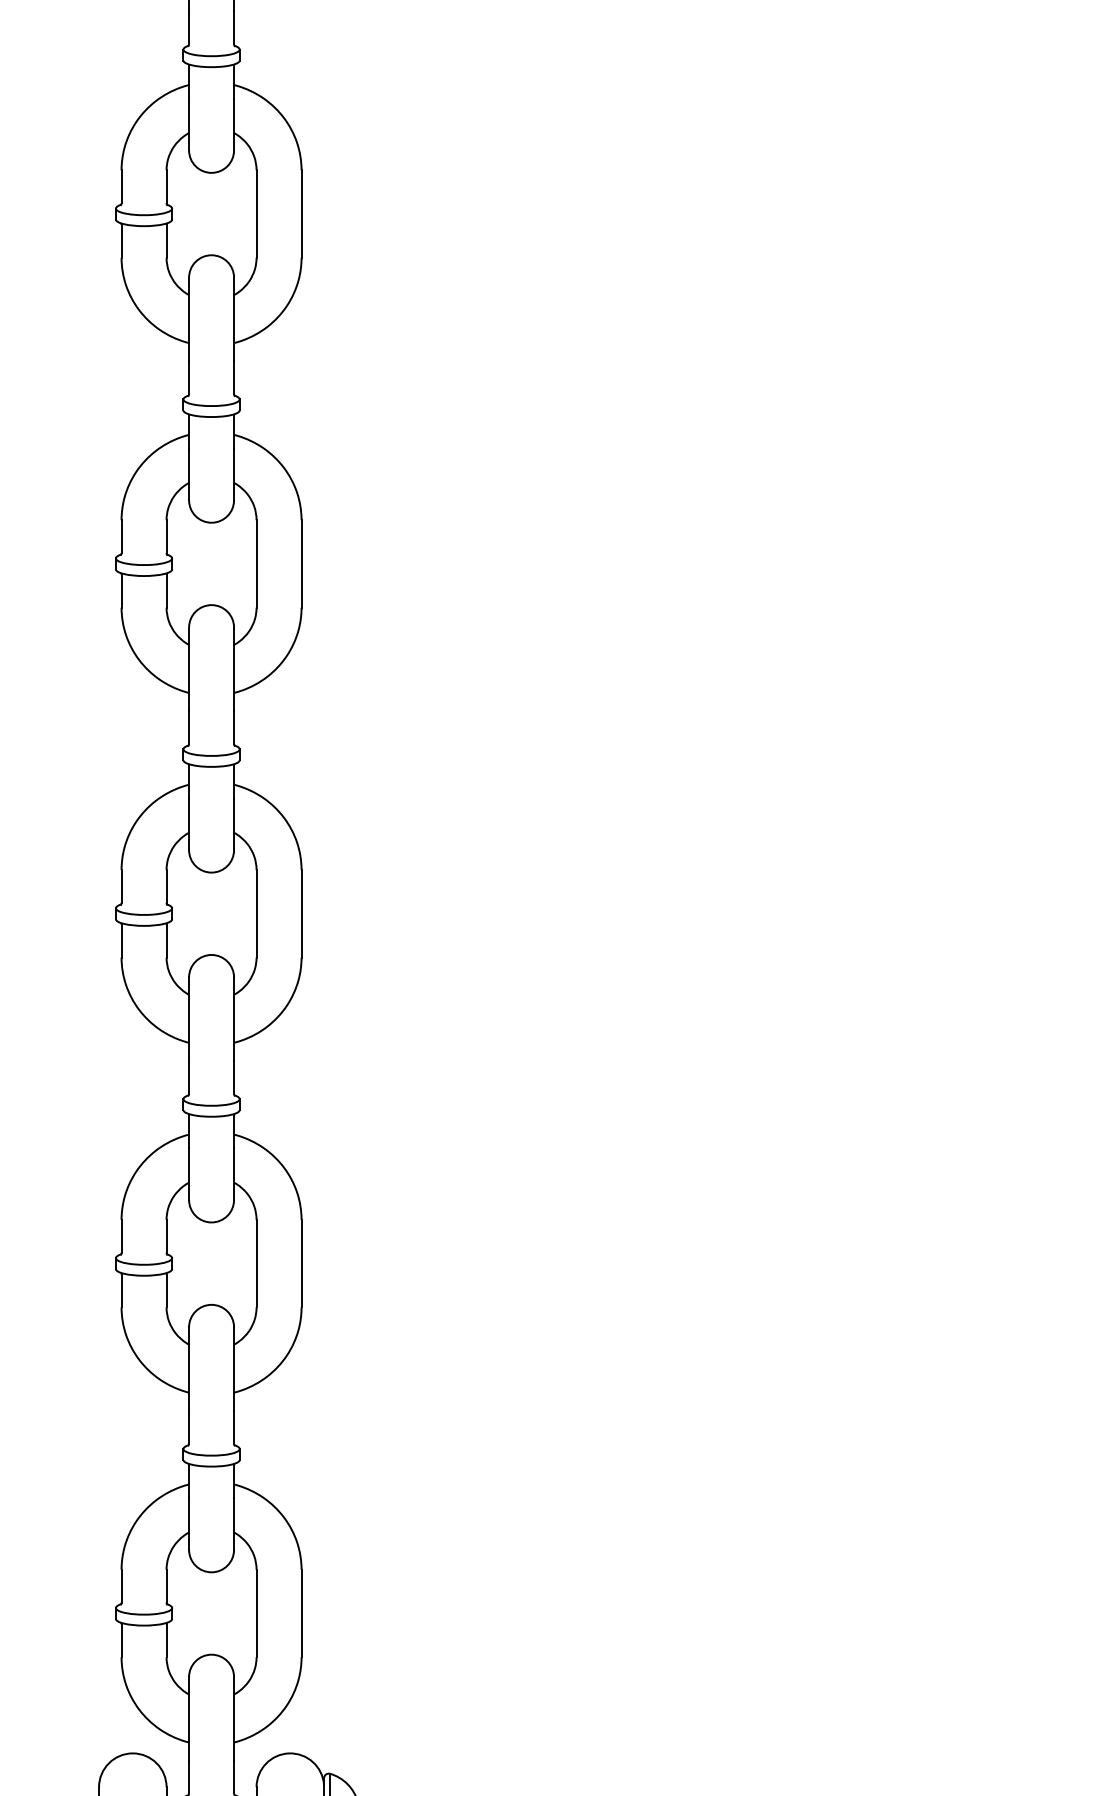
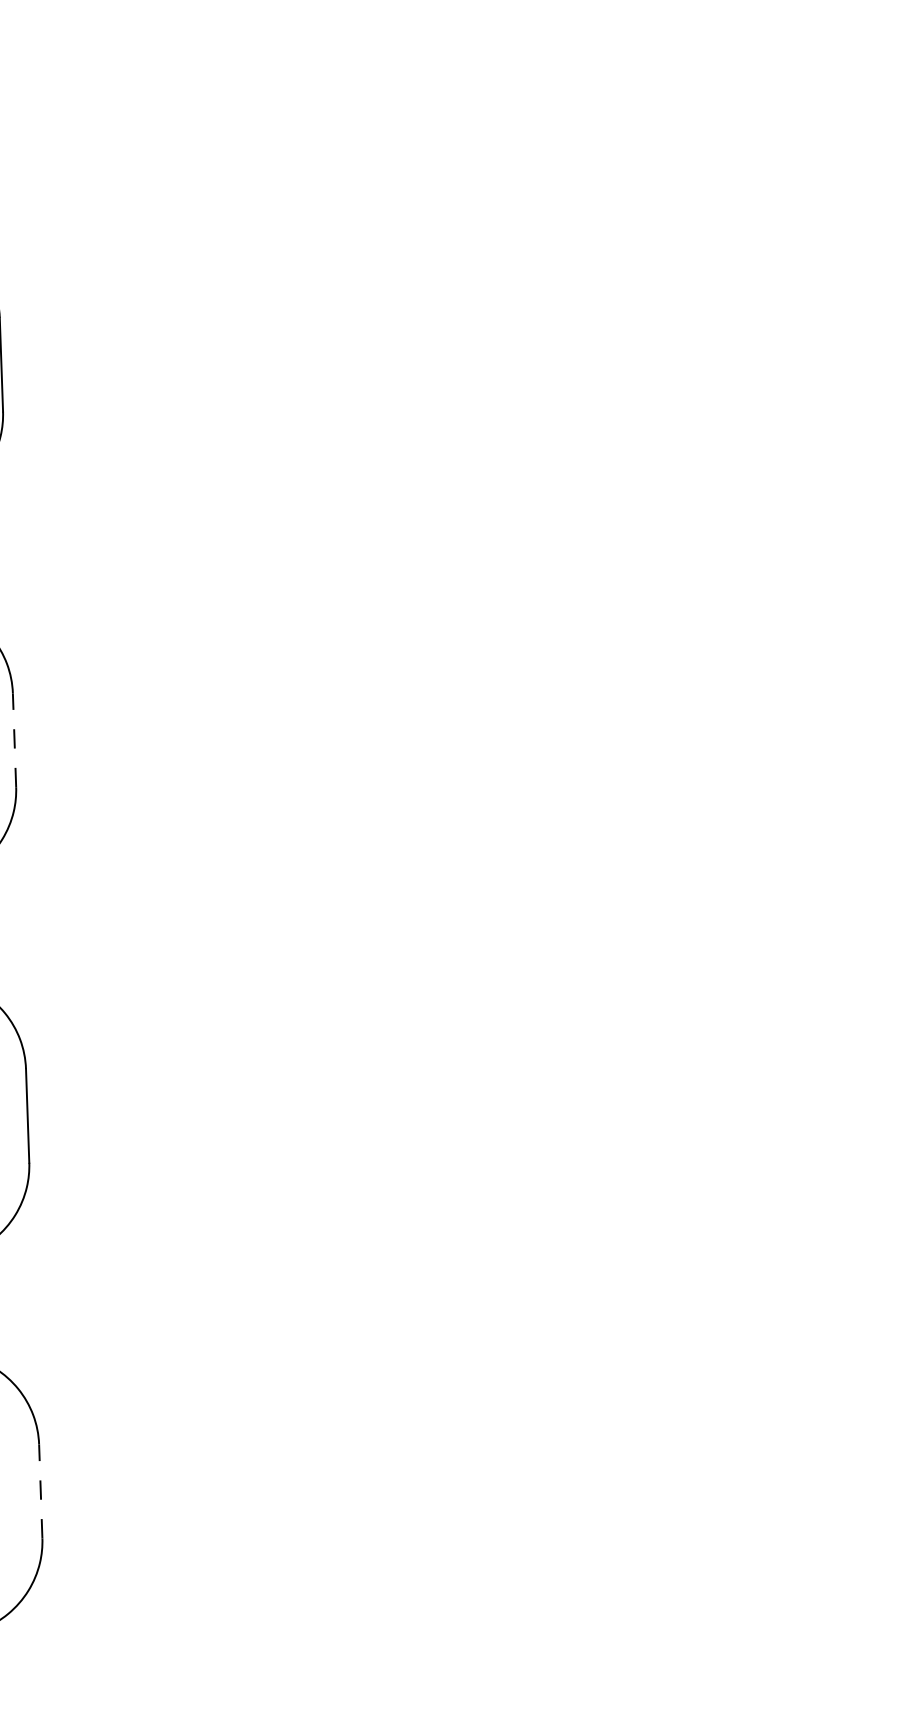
line: (301, 563) -> (14, 739), solid -> dashed
line: (301, 1263) -> (40, 1491), solid -> dashed

